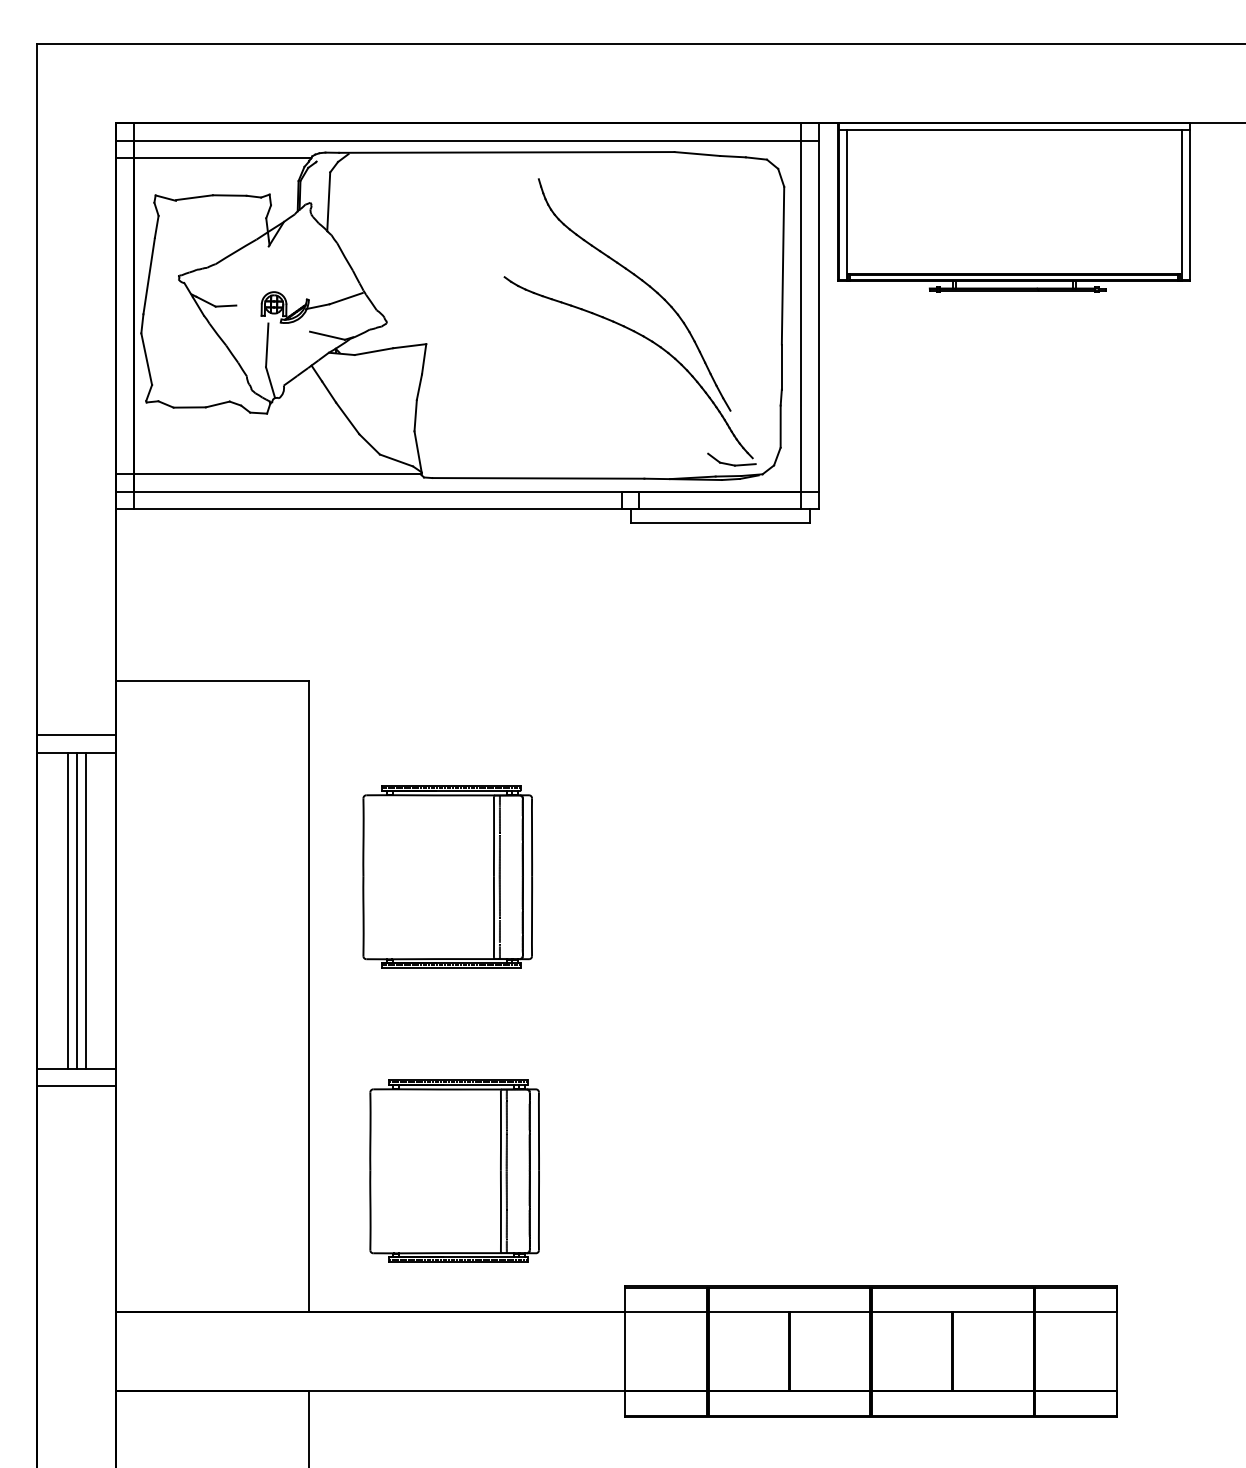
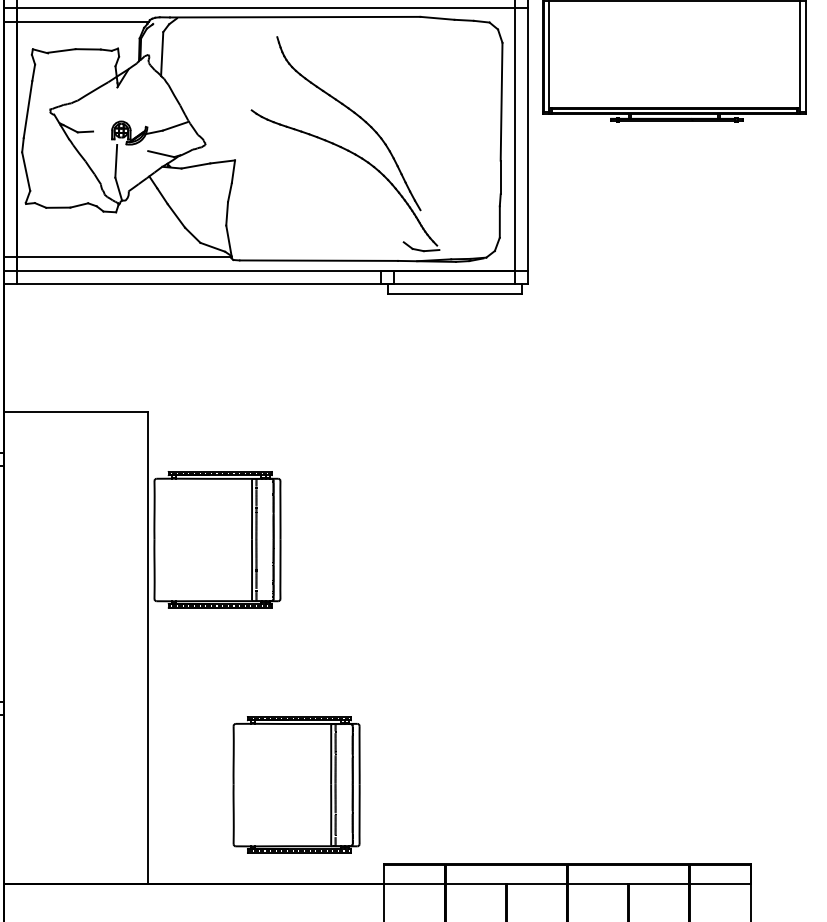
part: (629, 322) -> (345, 144), moved
part: (447, 876) -> (217, 539), moved
part: (454, 1170) -> (296, 784), moved

